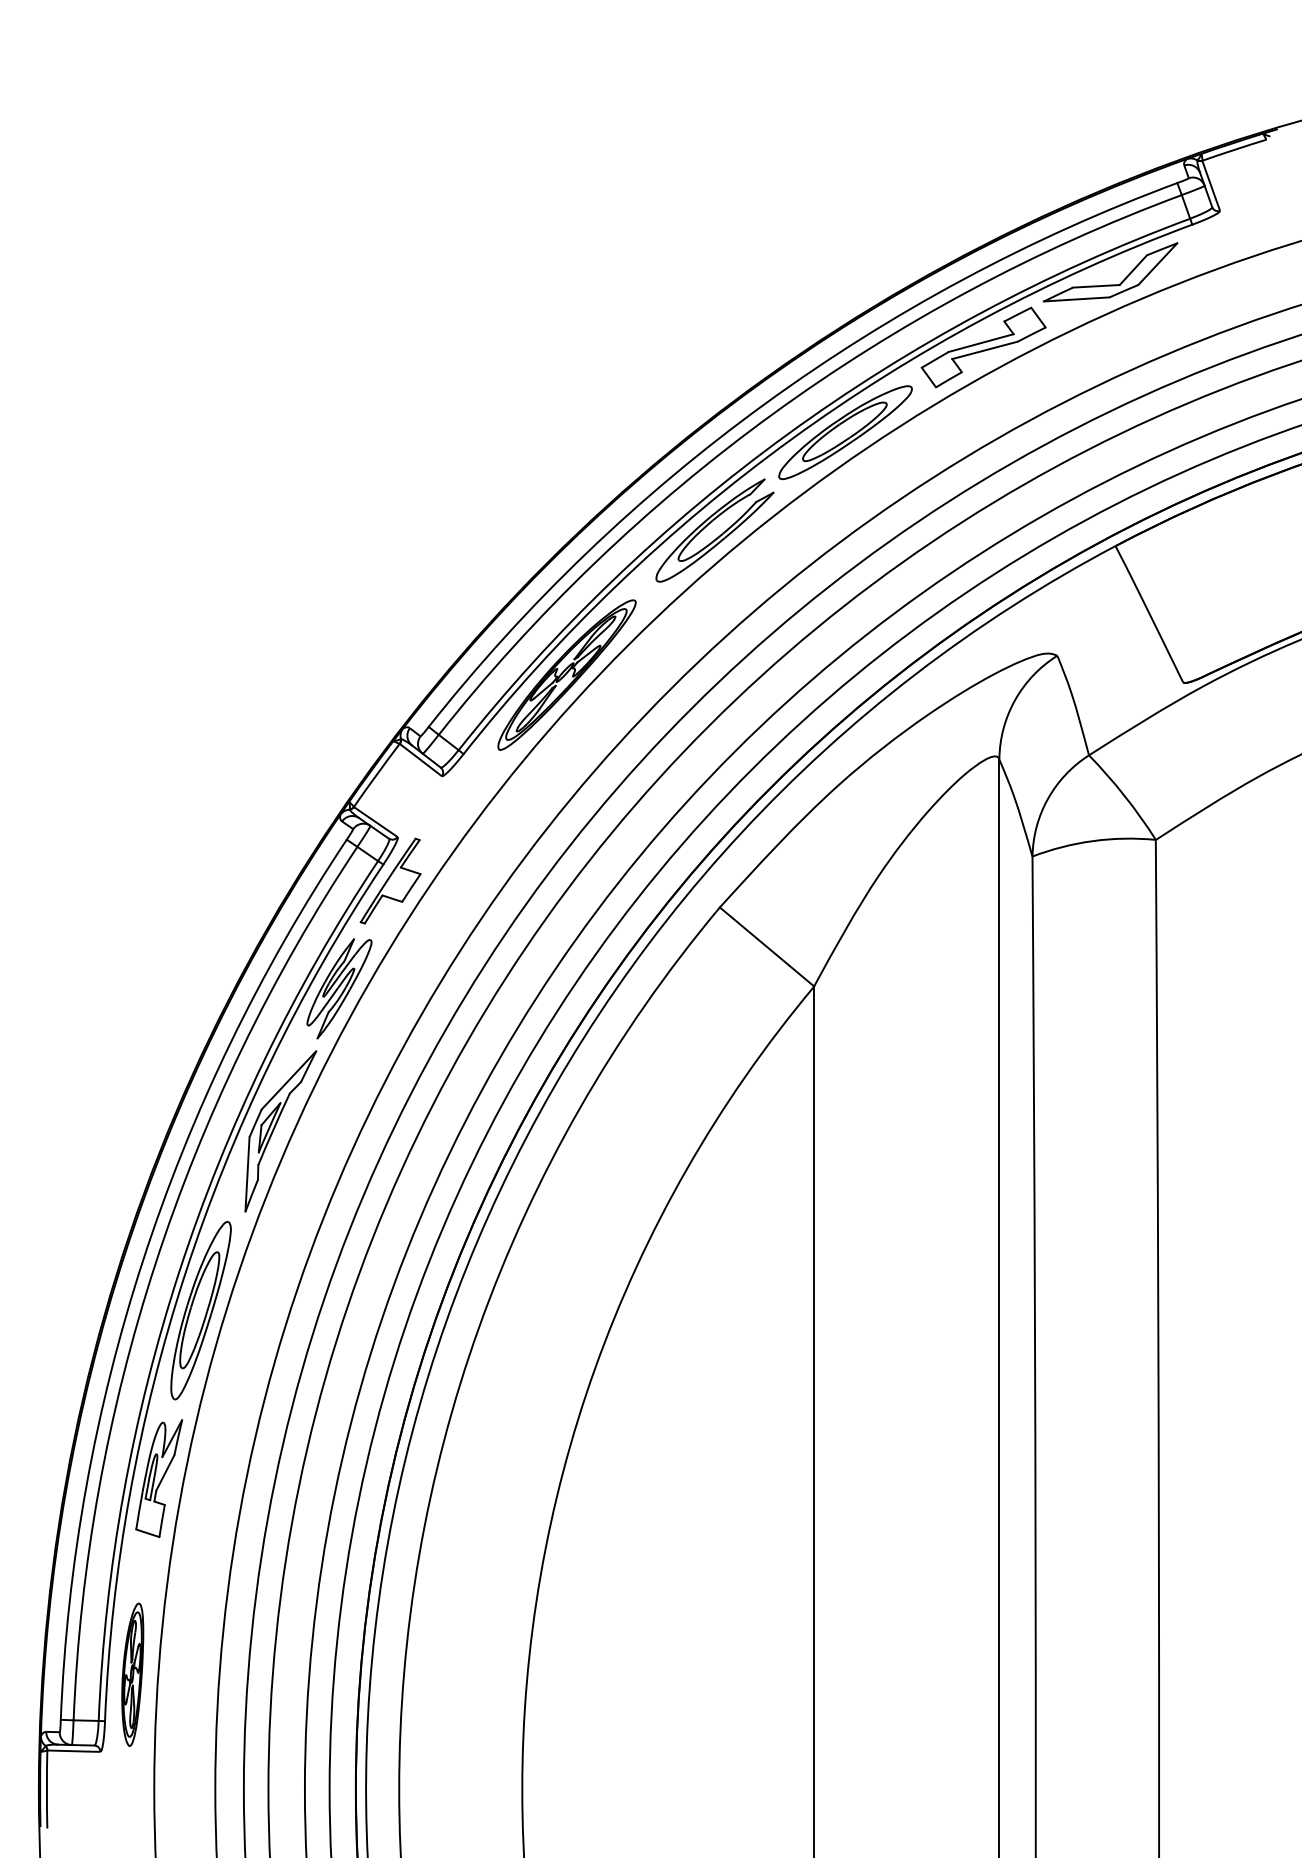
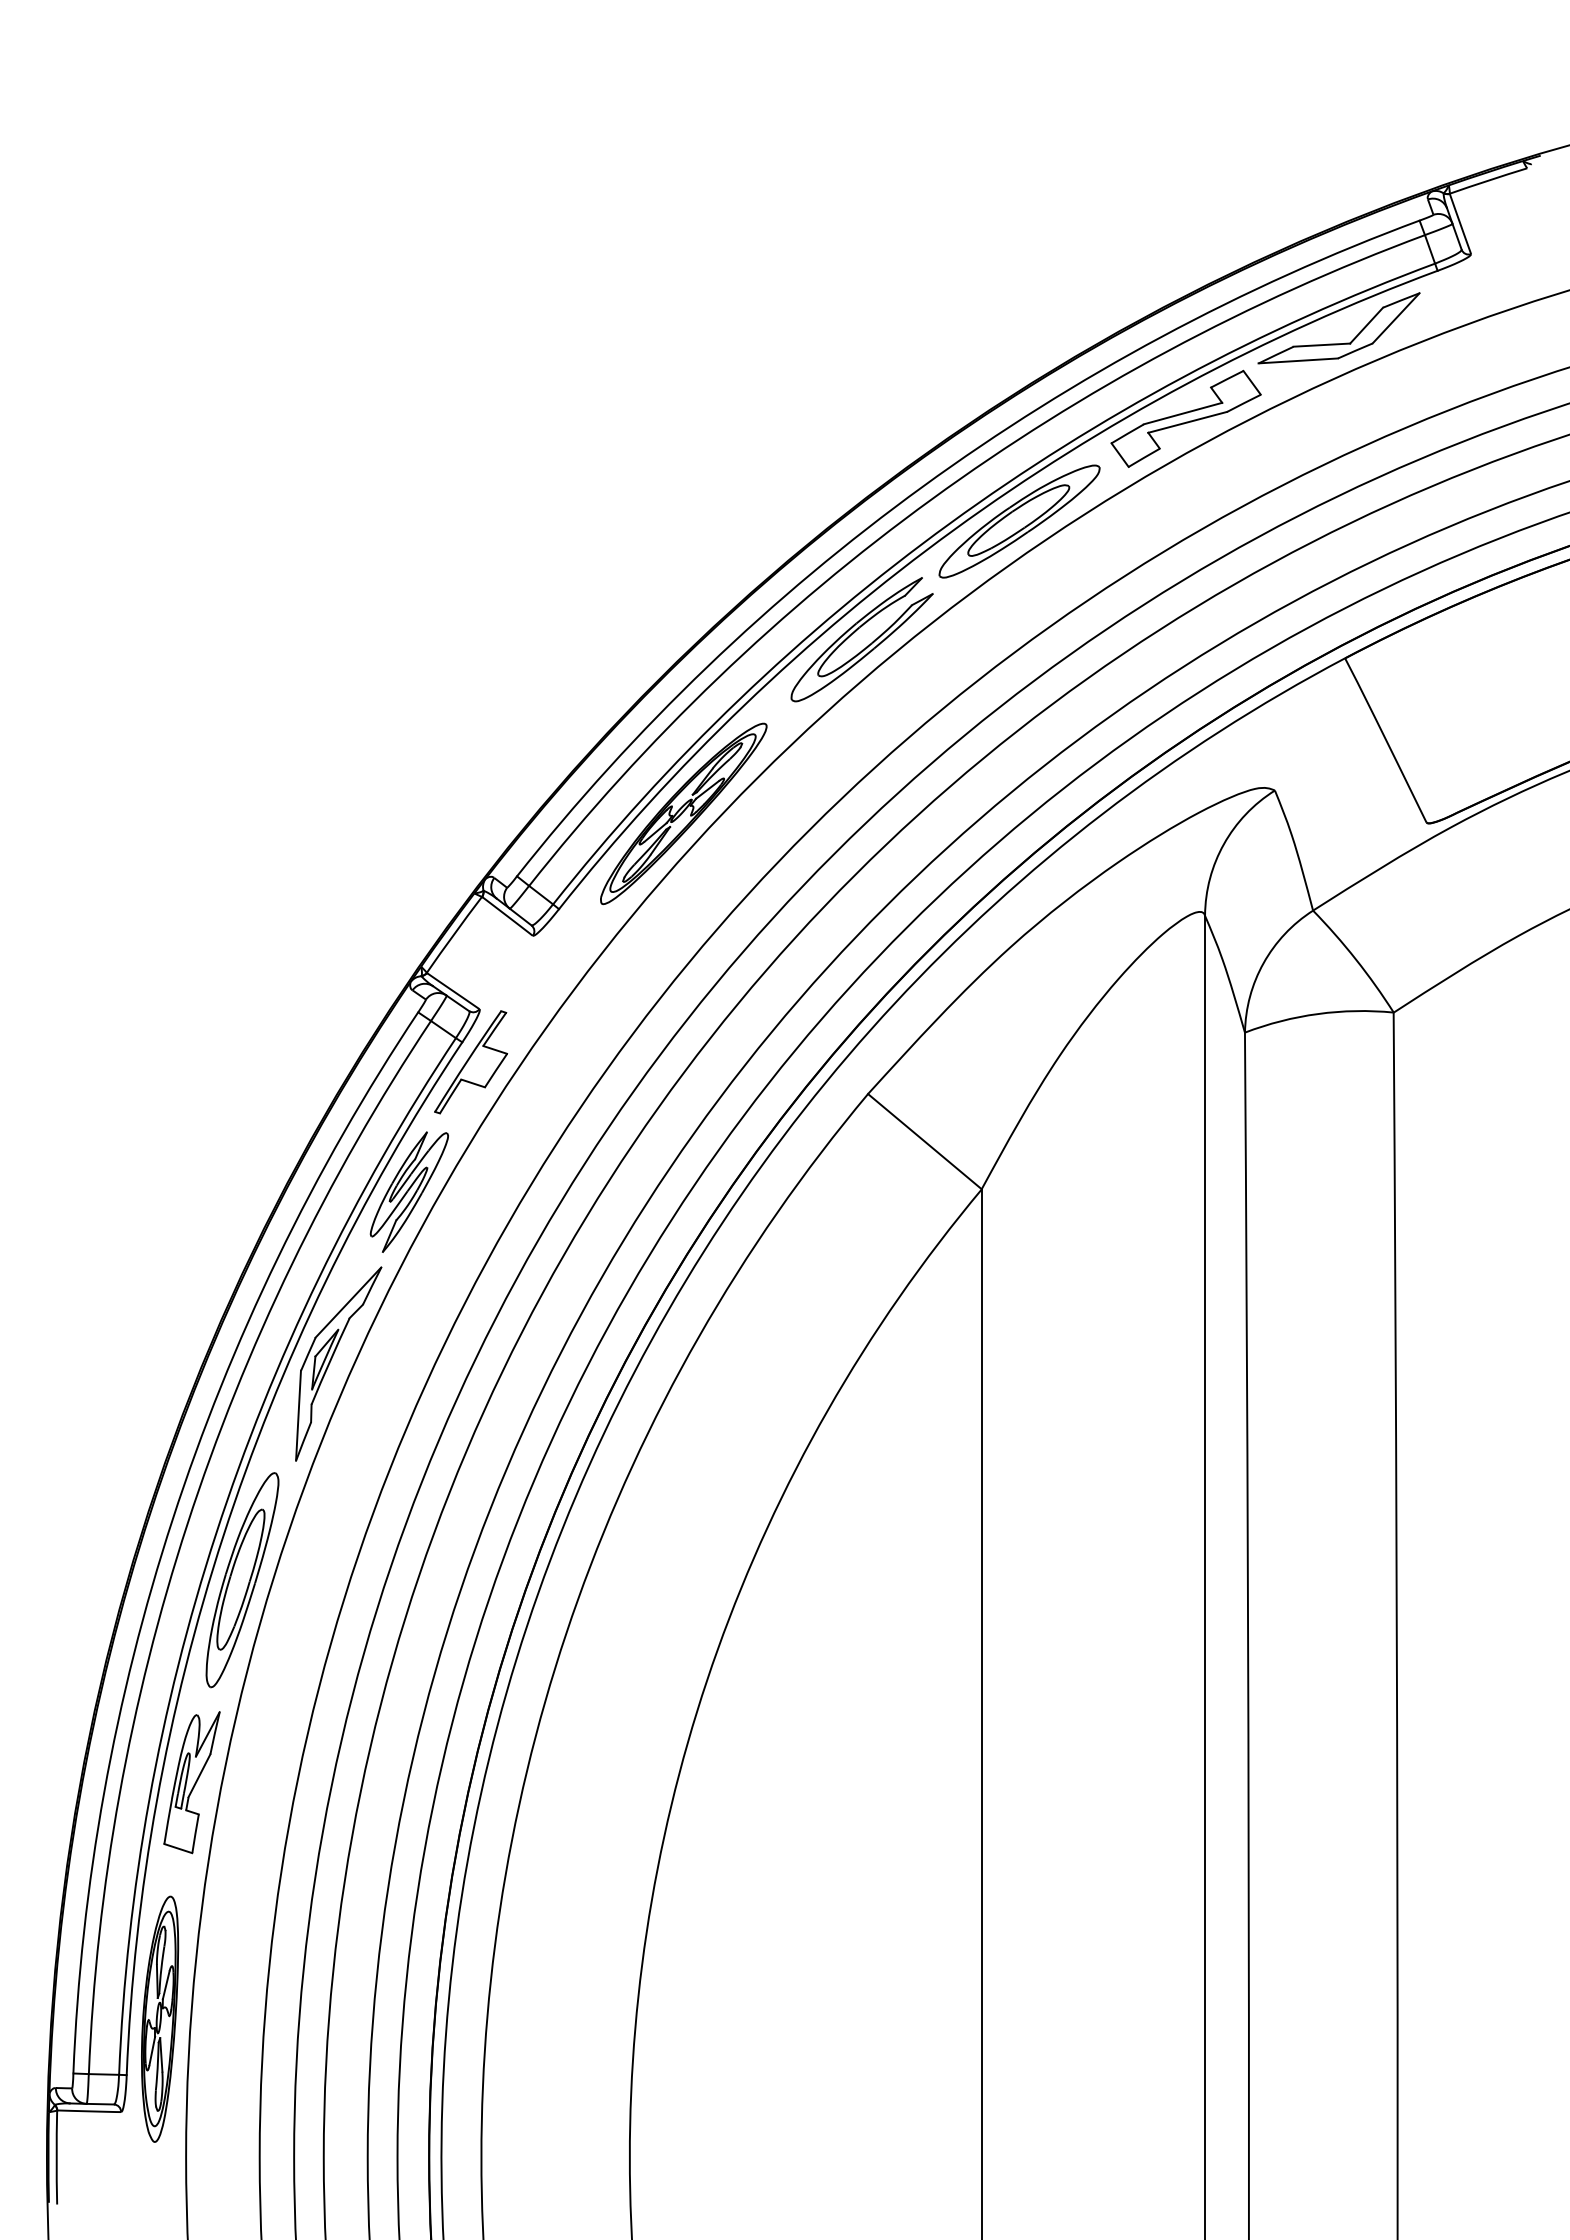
part: (133, 1674) -> (160, 2018), size x1.43

